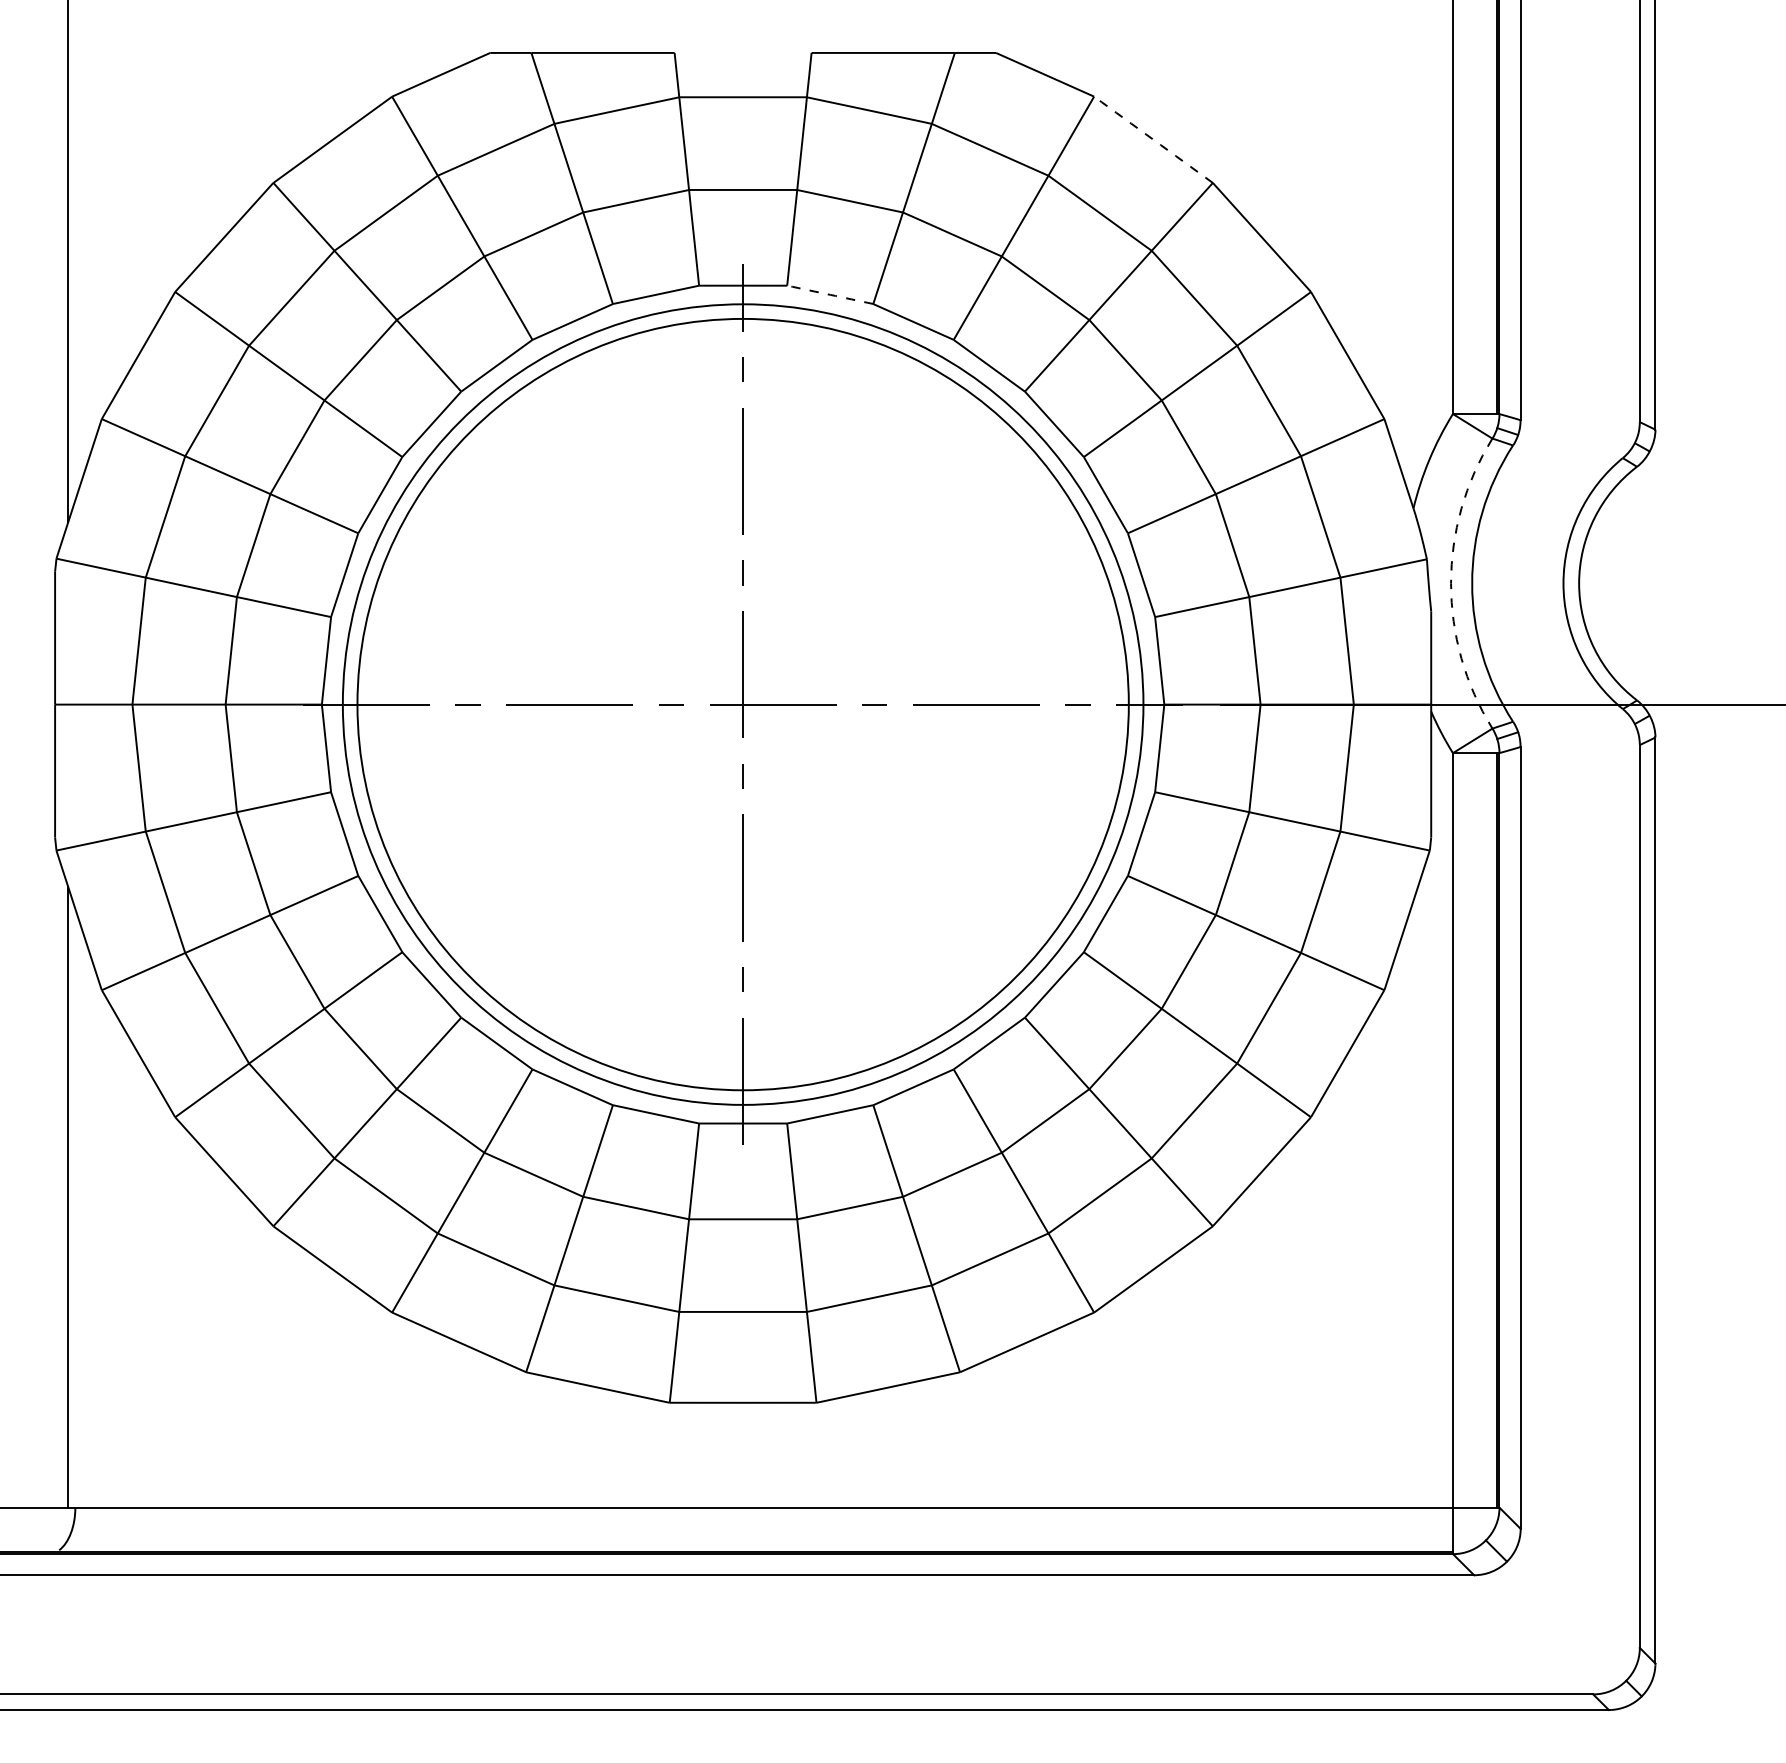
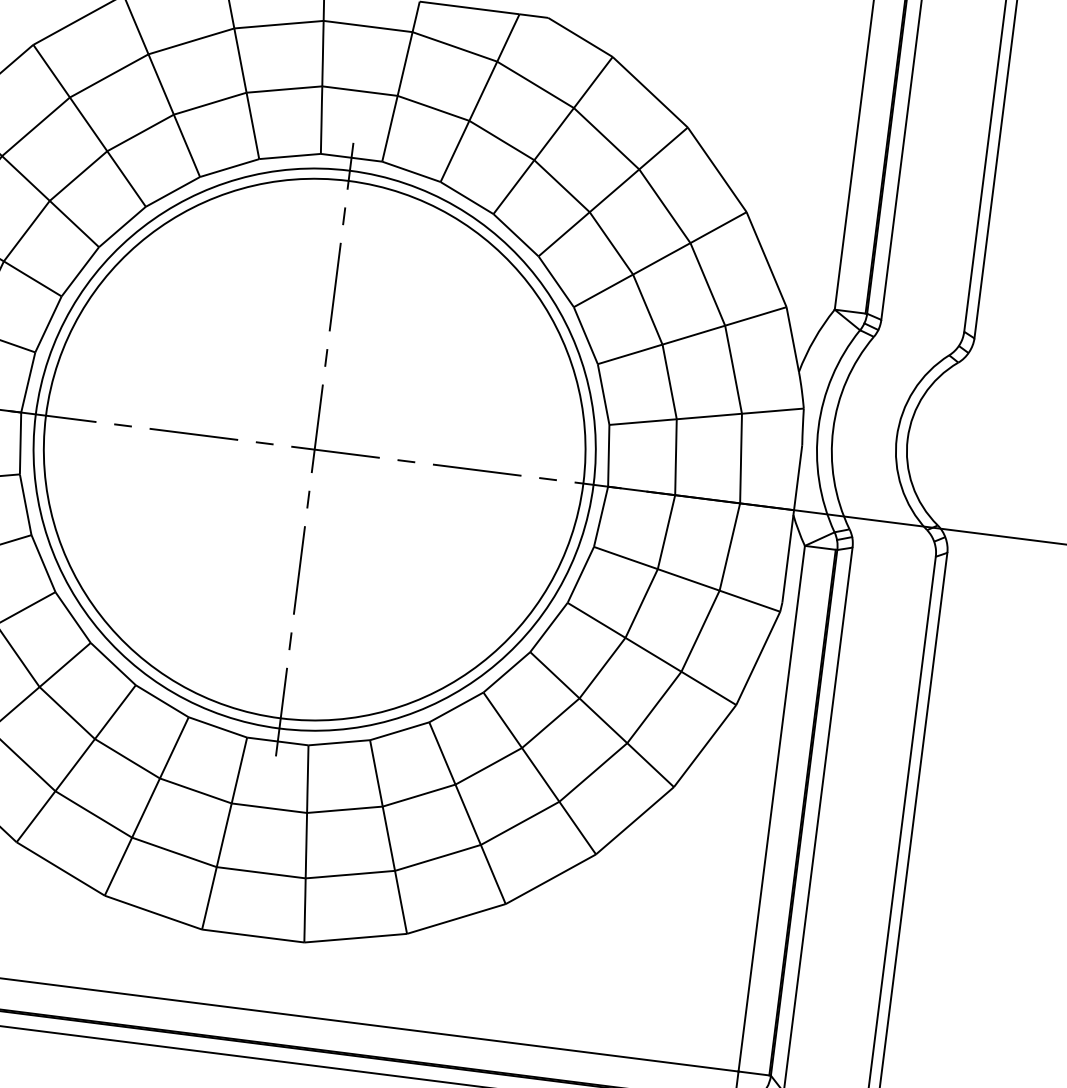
arc: (1153, 139) -> (650, 92), dashed -> solid
arc: (830, 294) -> (411, 171), dashed -> solid
arc: (1451, 583) -> (818, 427), dashed -> solid

